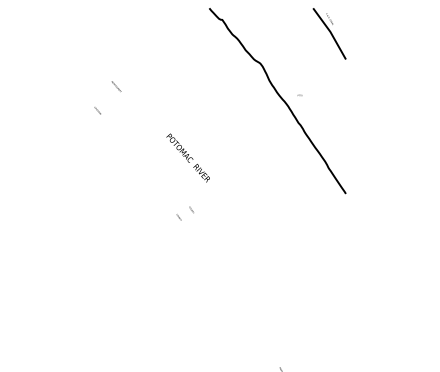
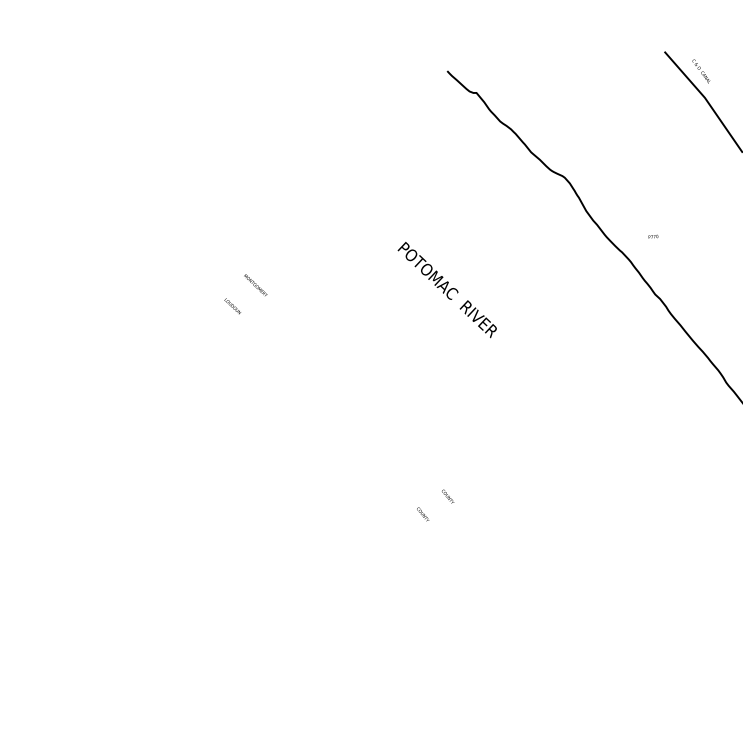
text: (116, 86) -> (255, 284), moved
text: (187, 157) -> (445, 288), moved

